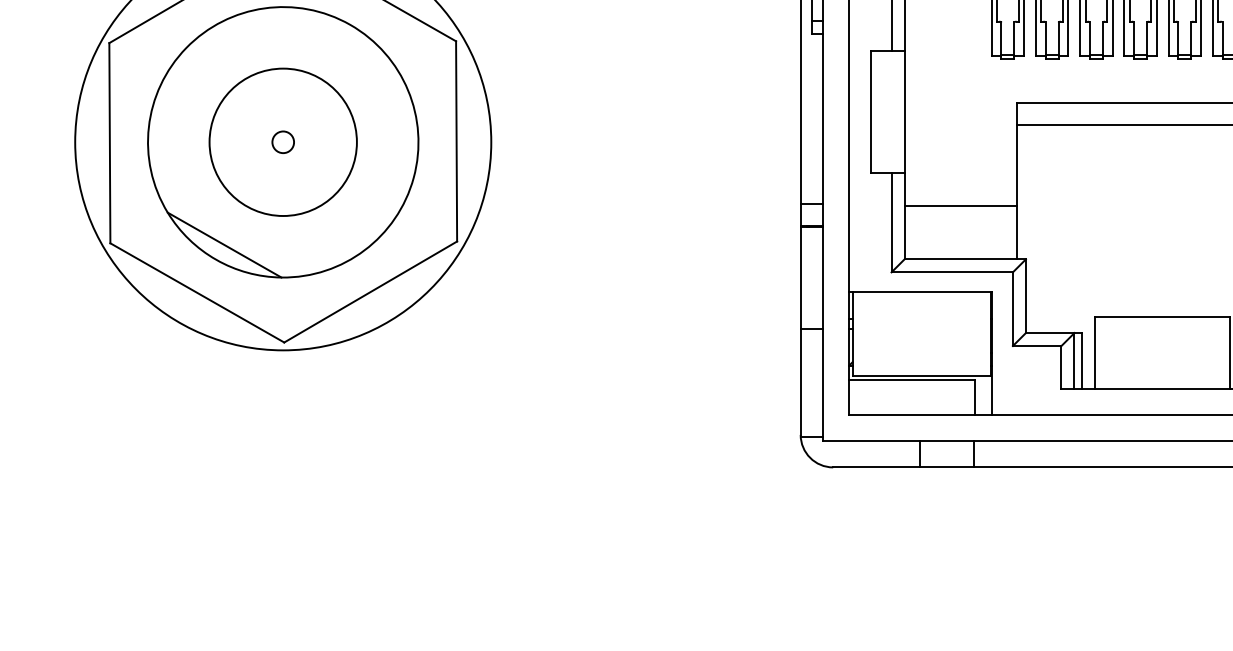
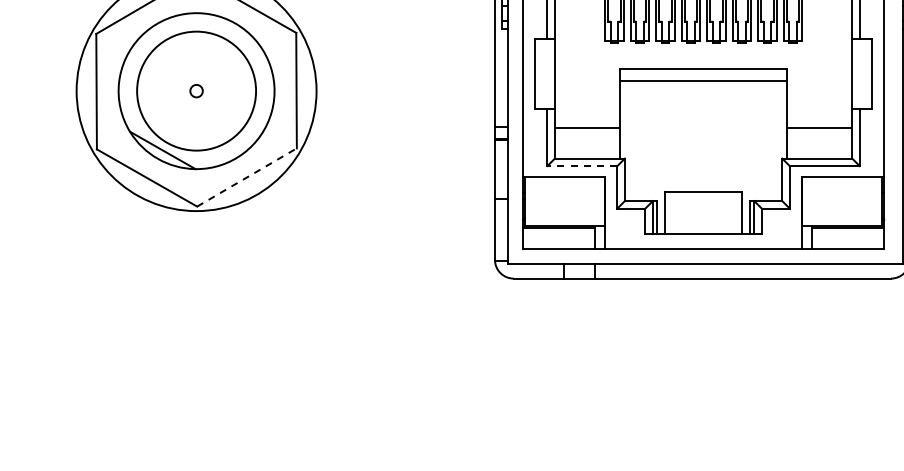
circle: (283, 141) -> (196, 90), size x1.4
line: (952, 272) -> (582, 166), solid -> dashed
line: (371, 292) -> (247, 177), solid -> dashed

